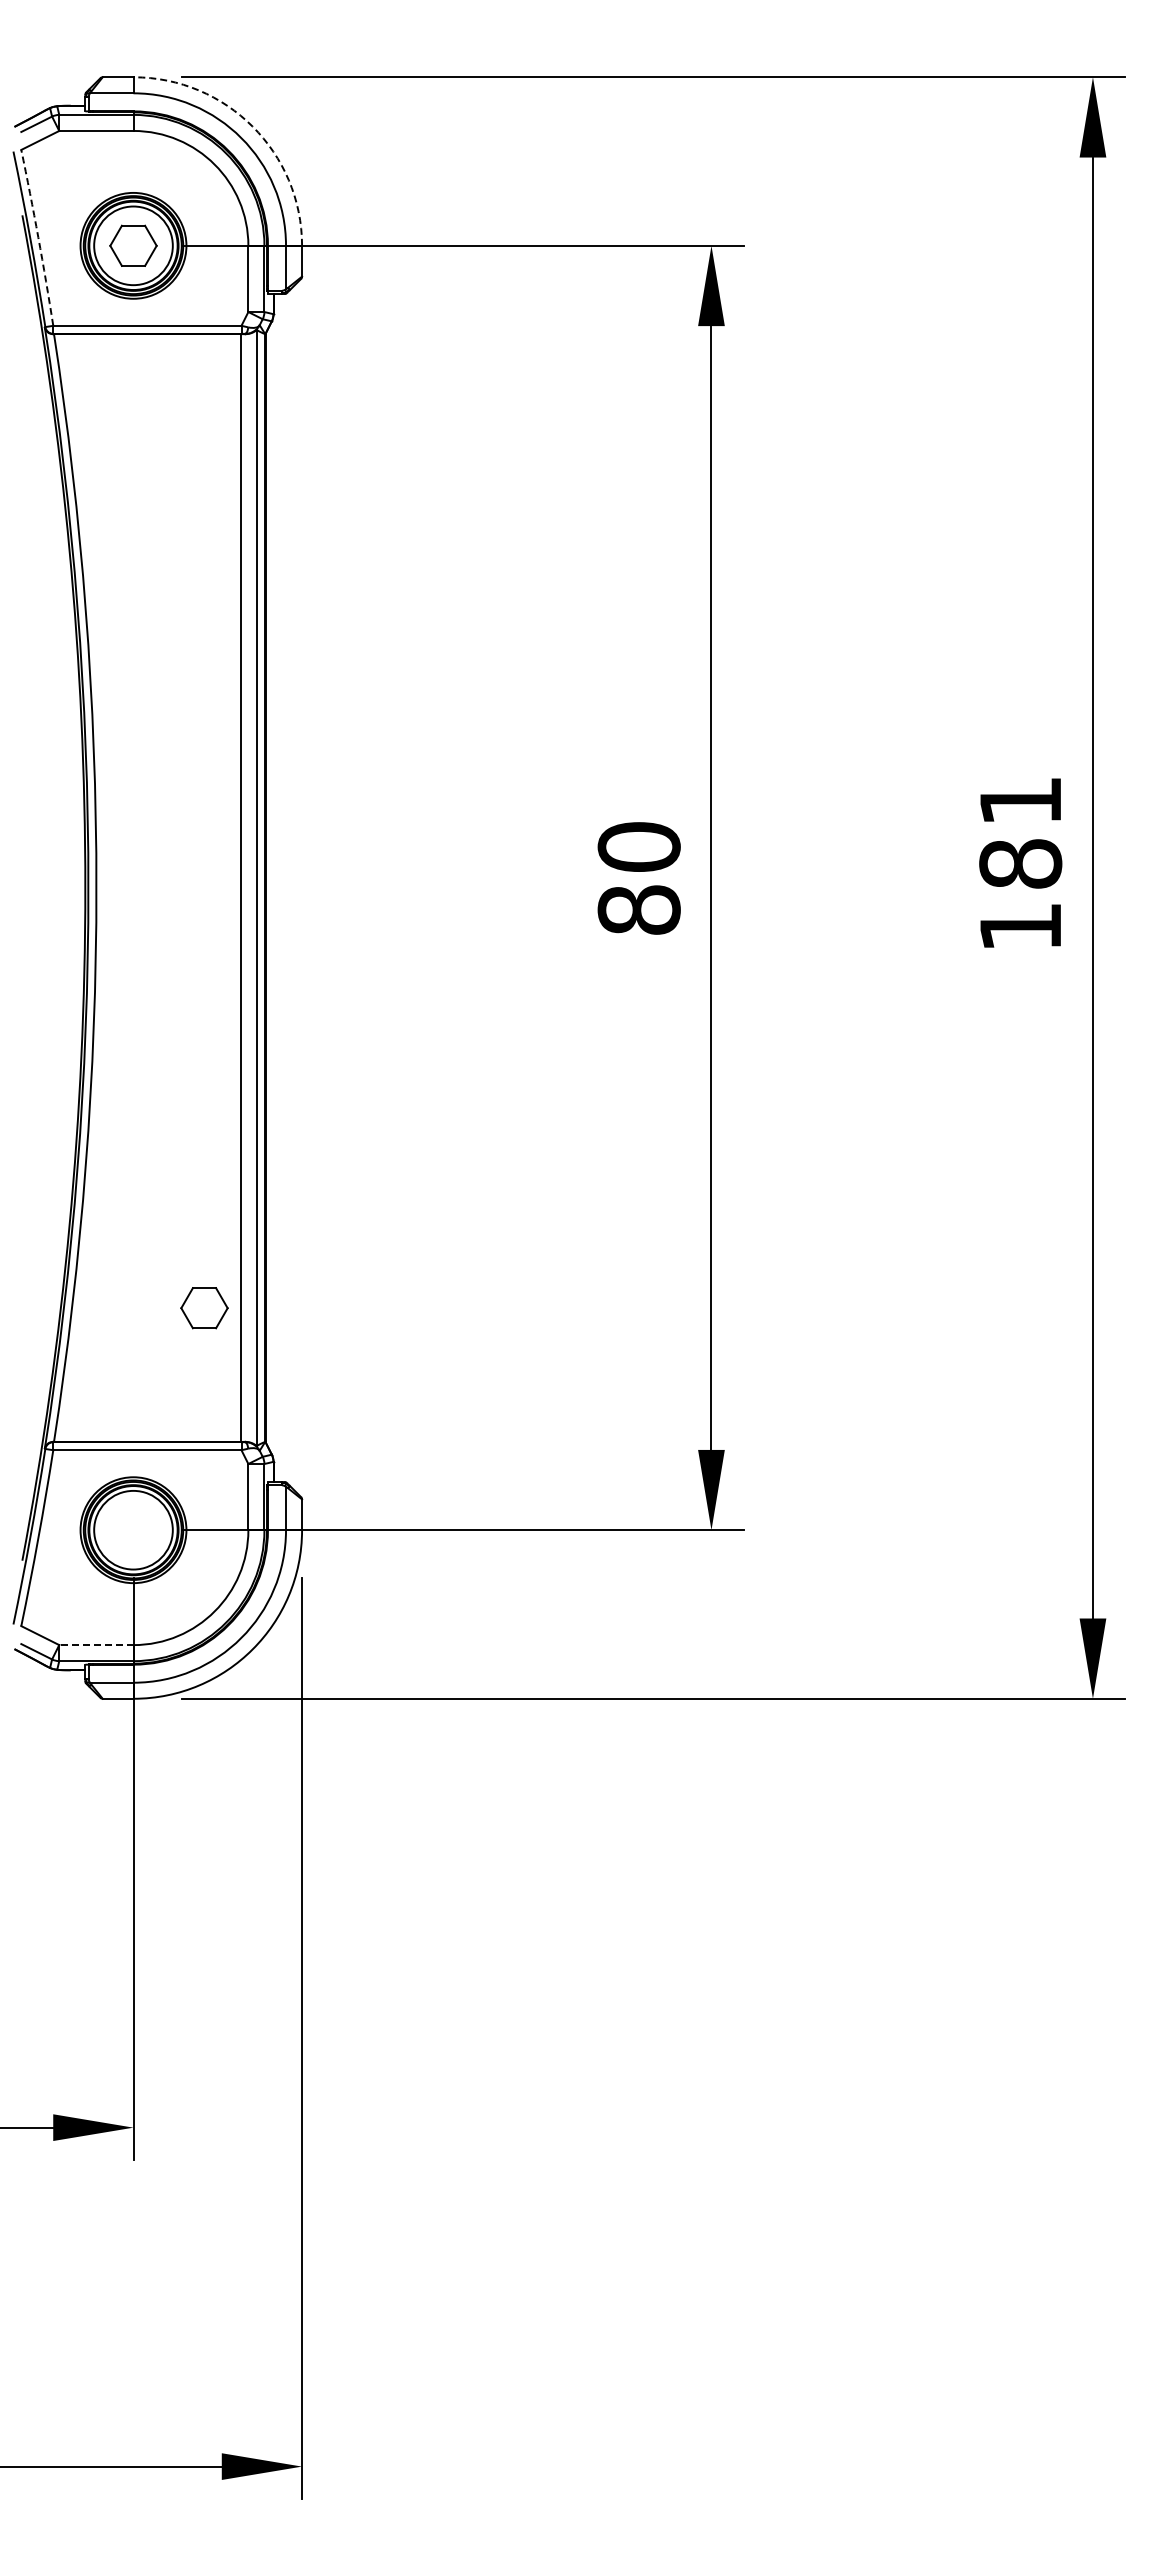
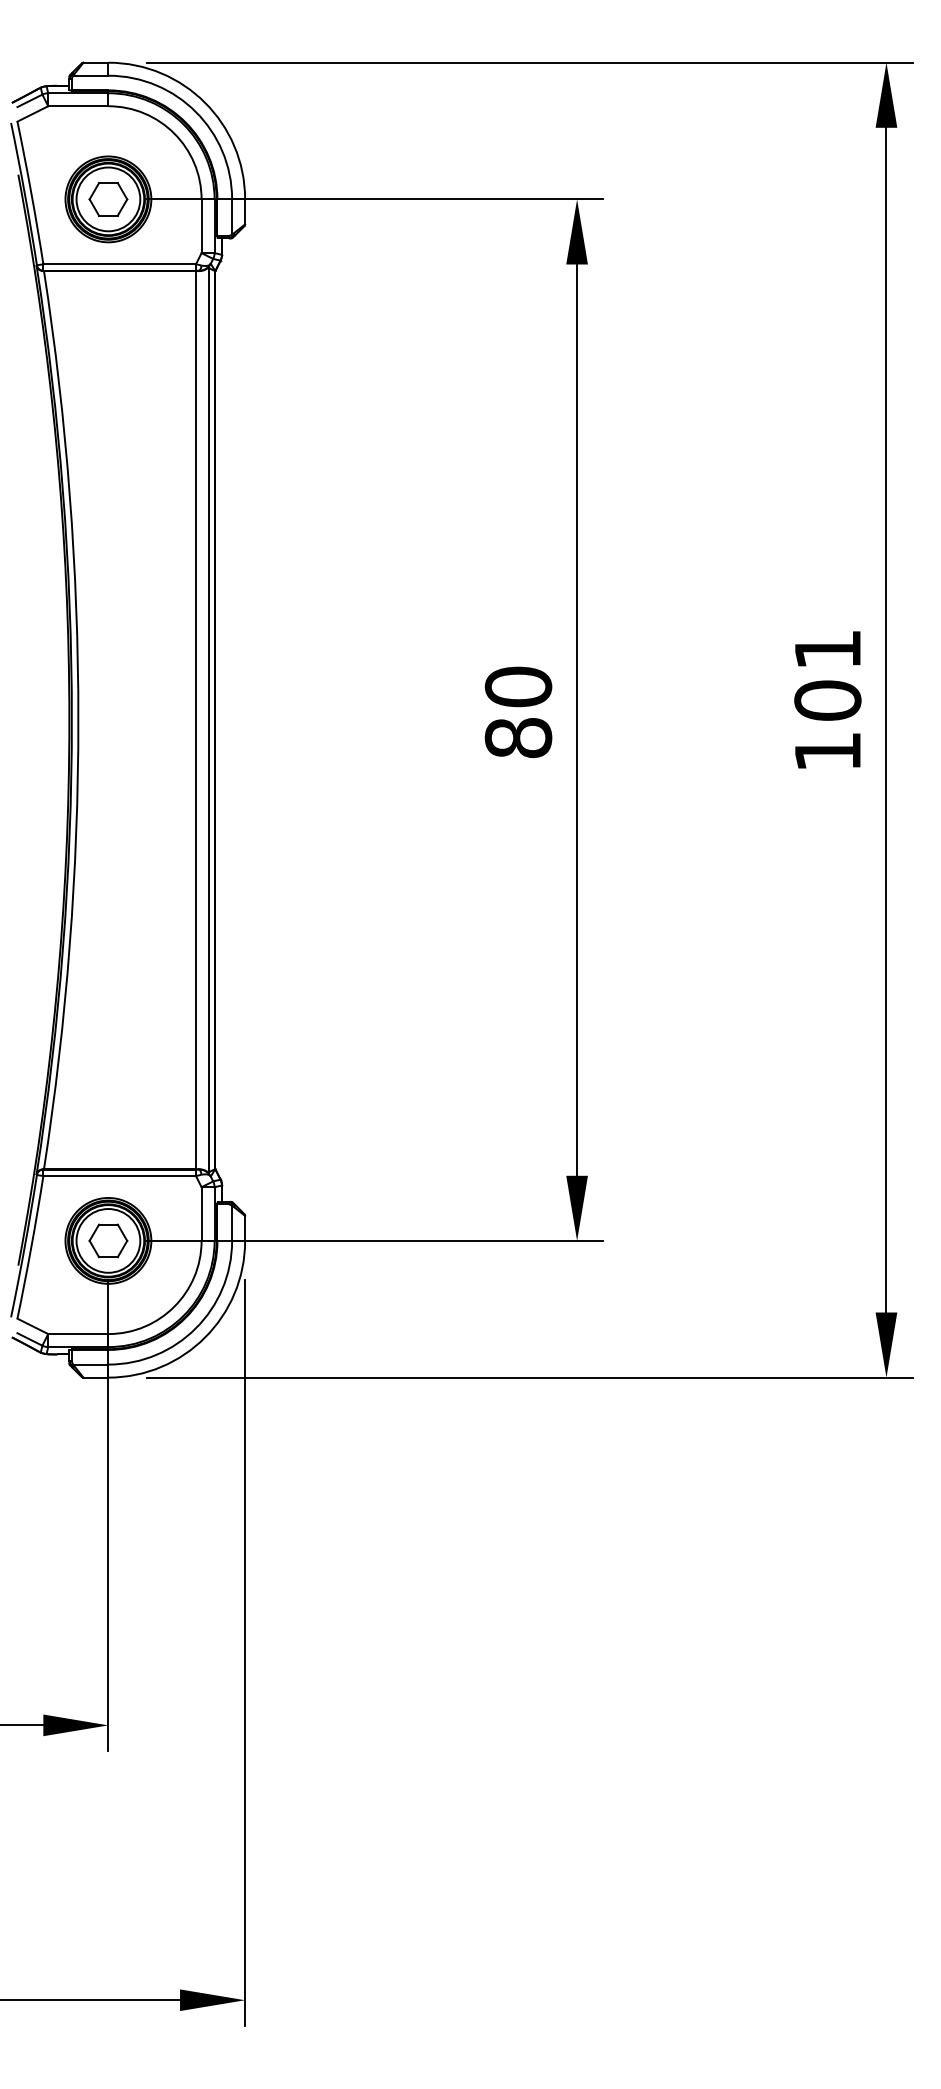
arc: (252, 126) -> (204, 102), dashed -> solid
arc: (38, 237) -> (31, 192), dashed -> solid
text: (1020, 863) -> (827, 700), 181 -> 101
part: (204, 1308) -> (108, 1241), moved
line: (95, 1645) -> (77, 1334), dashed -> solid

